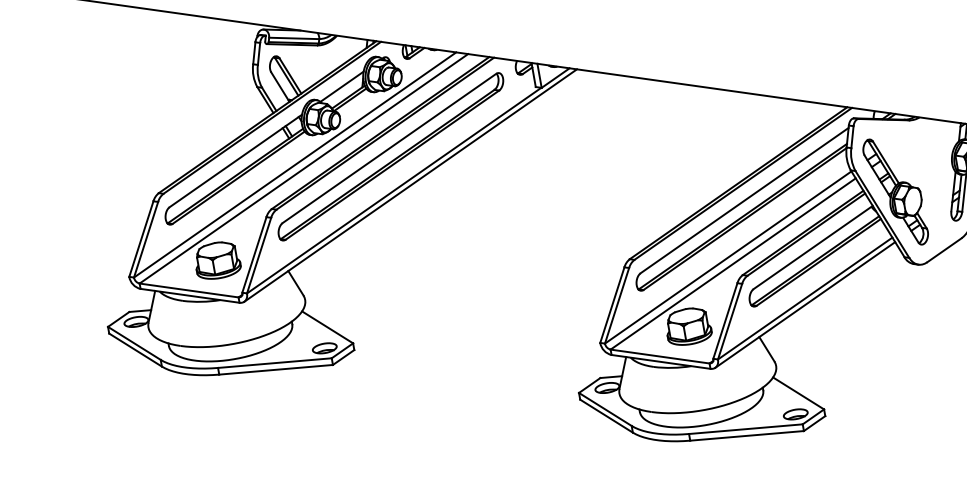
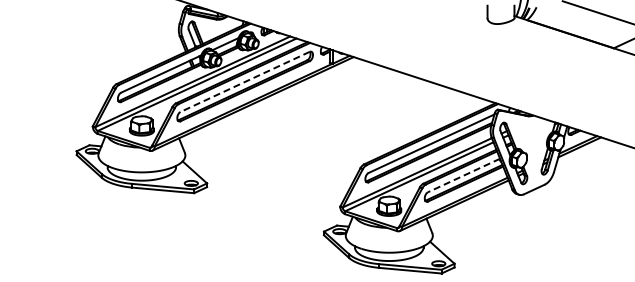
line: (388, 149) -> (244, 82), solid -> dashed
line: (814, 247) -> (464, 175), solid -> dashed

